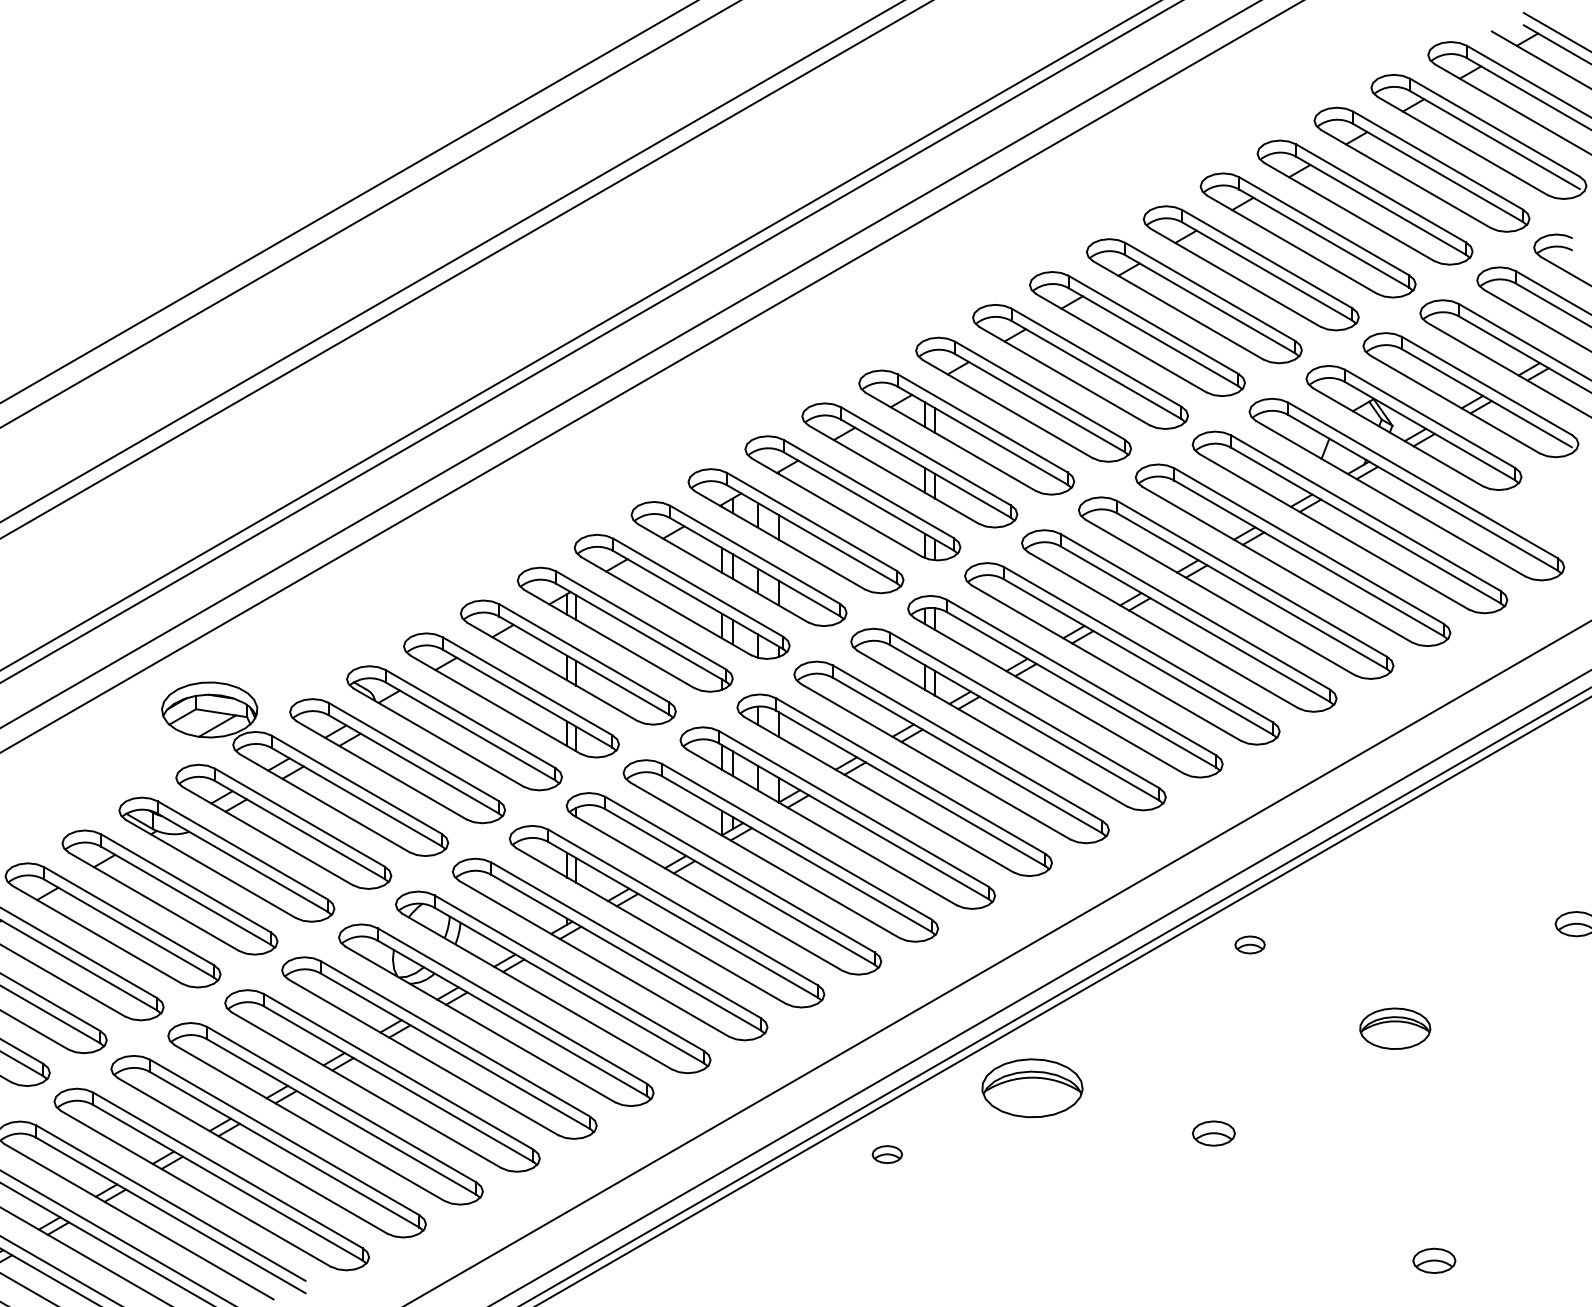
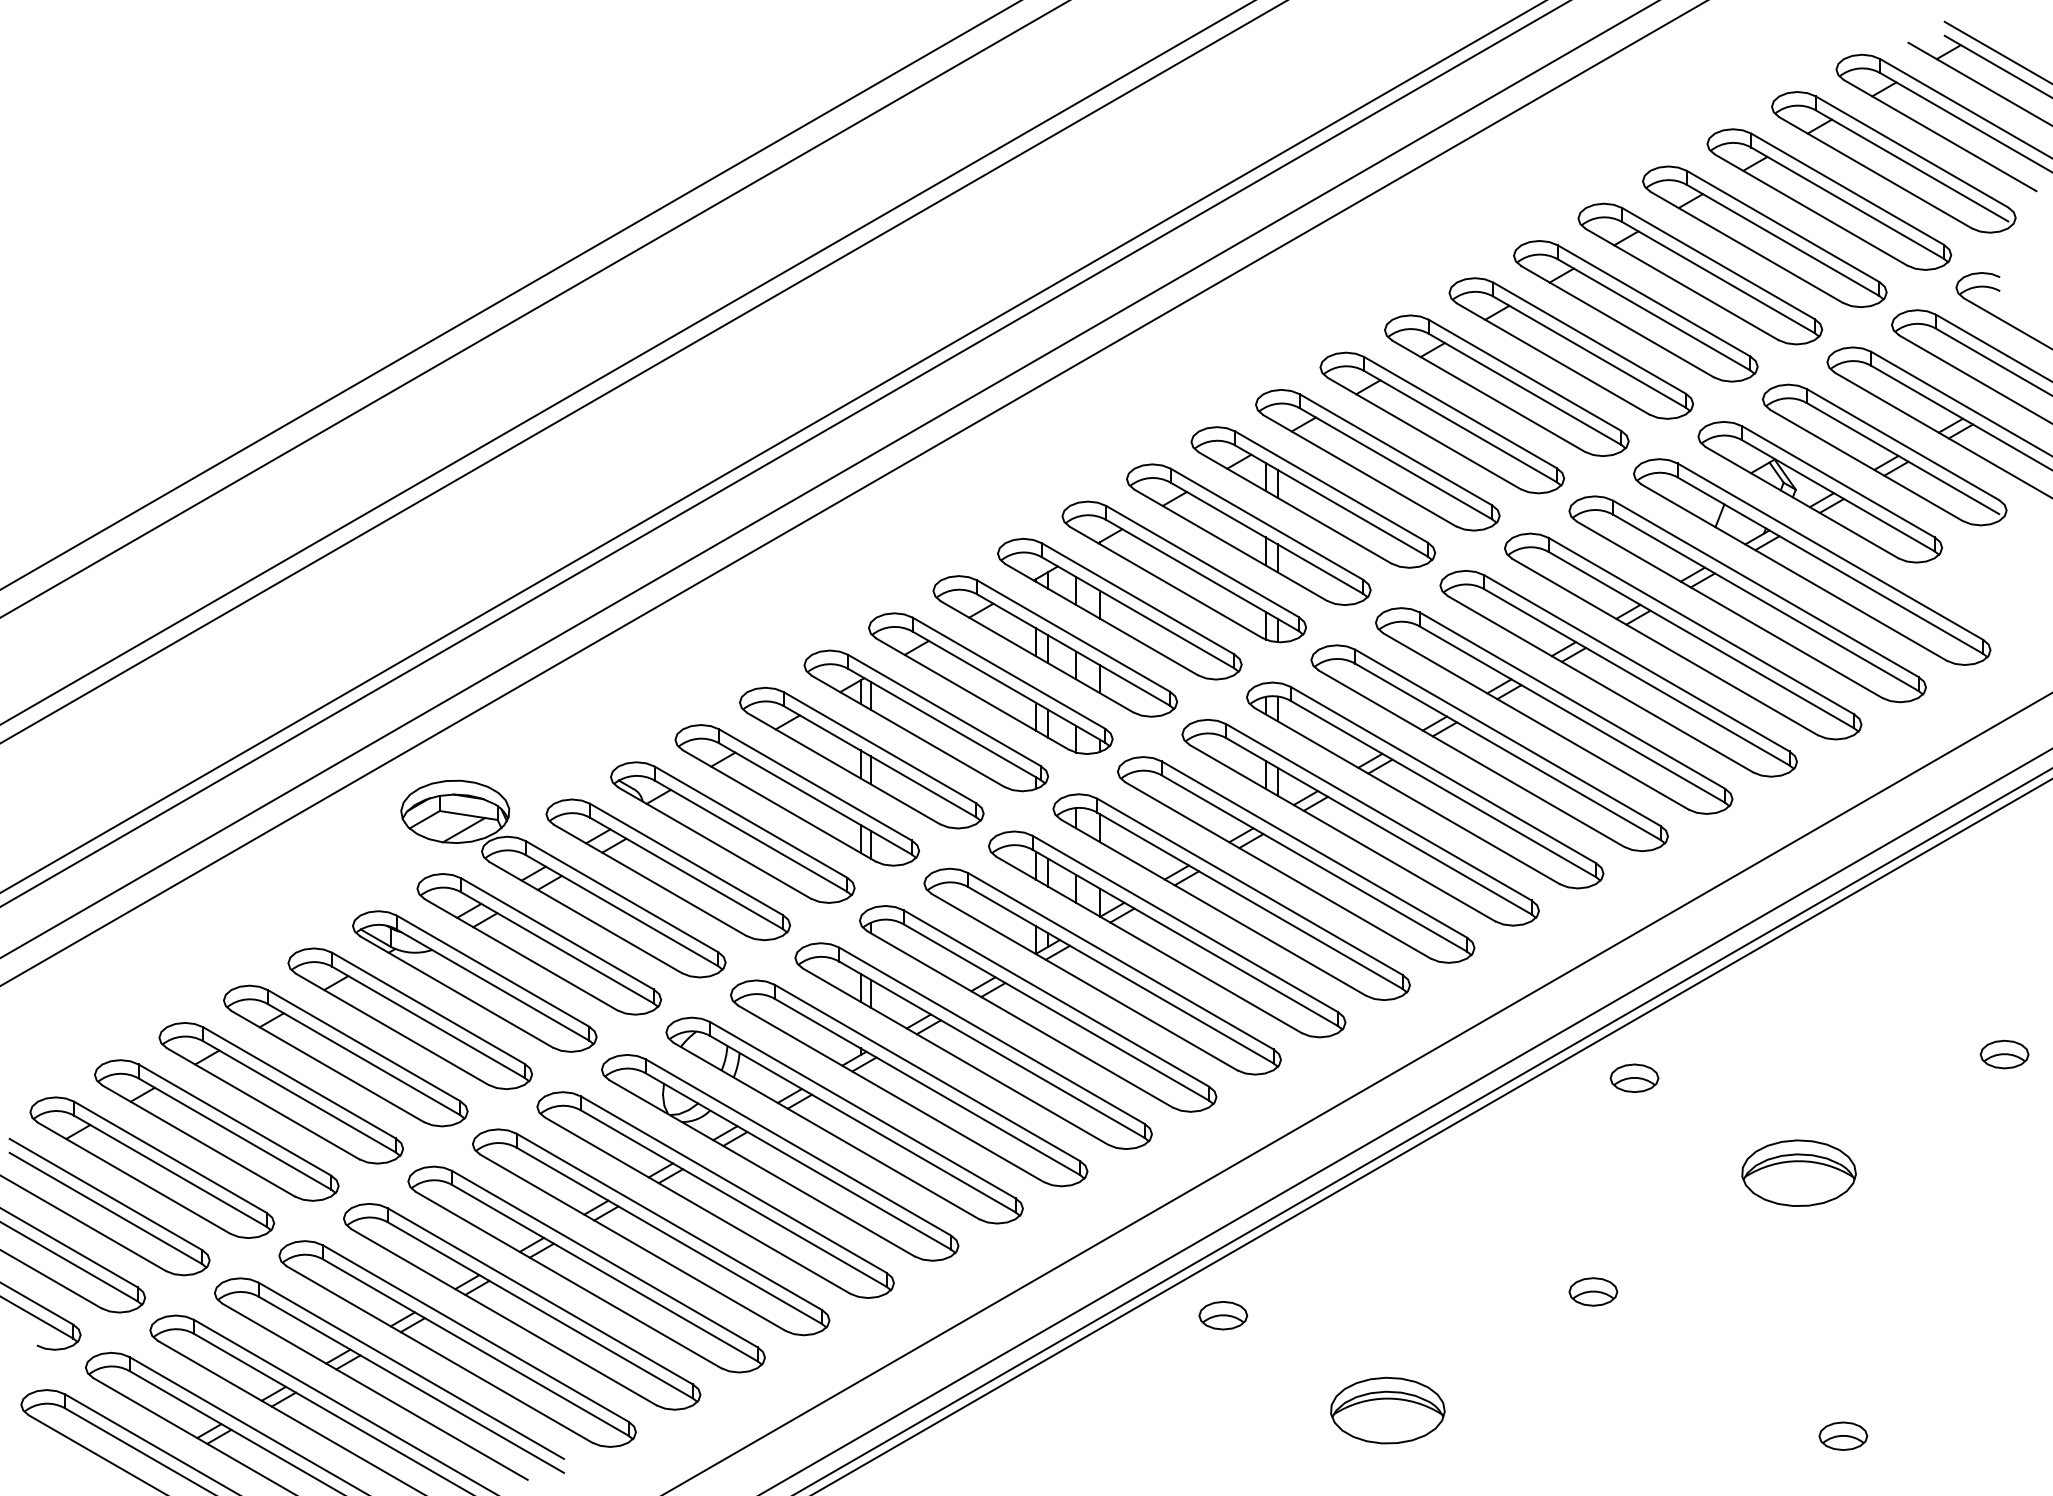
part: (1250, 944) -> (1634, 1077), size x1.43
part: (1394, 1028) -> (1798, 1172), size x1.43
part: (1032, 1088) -> (1387, 1410), moved
part: (887, 1154) -> (1223, 1315), size x1.43

